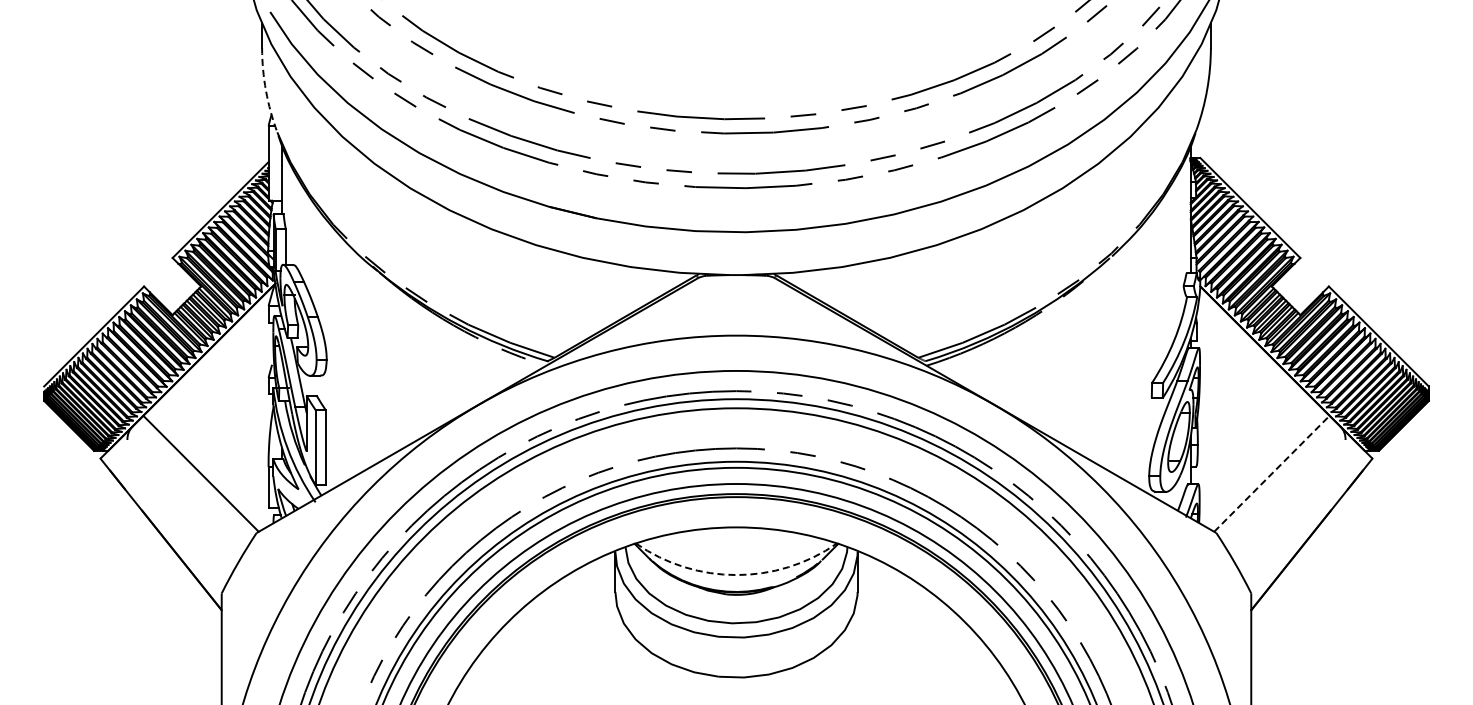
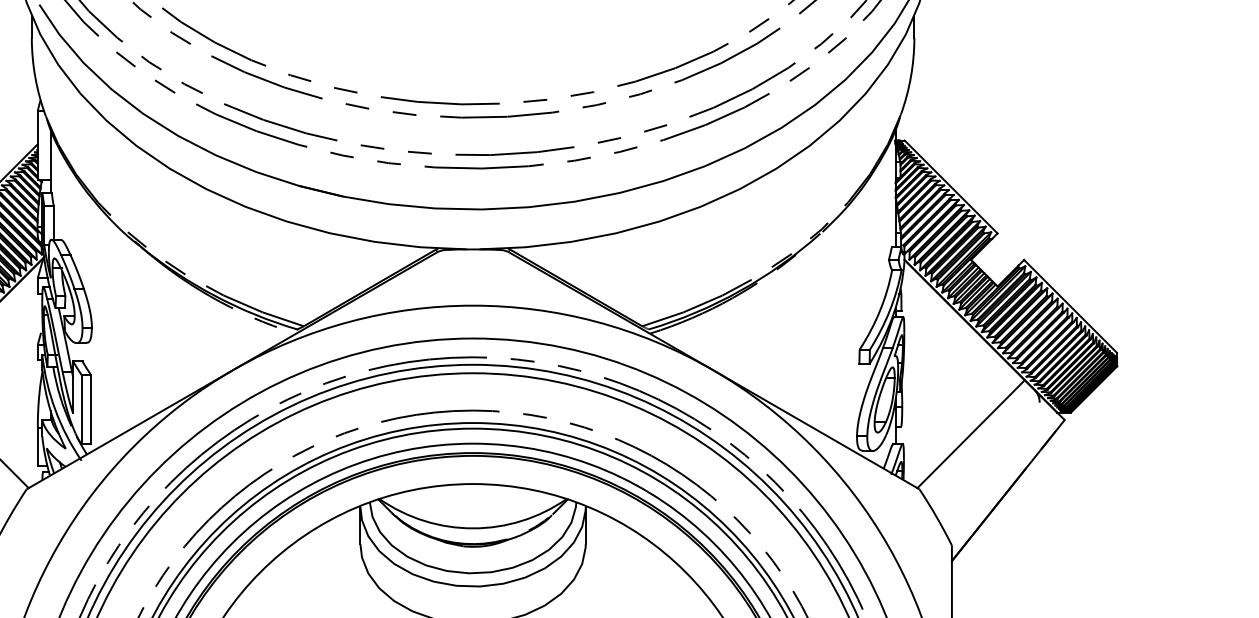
arc: (266, 90) -> (35, 77), dashed -> solid
line: (1271, 473) -> (970, 433), dashed -> solid
arc: (736, 575) -> (473, 528), dashed -> solid

